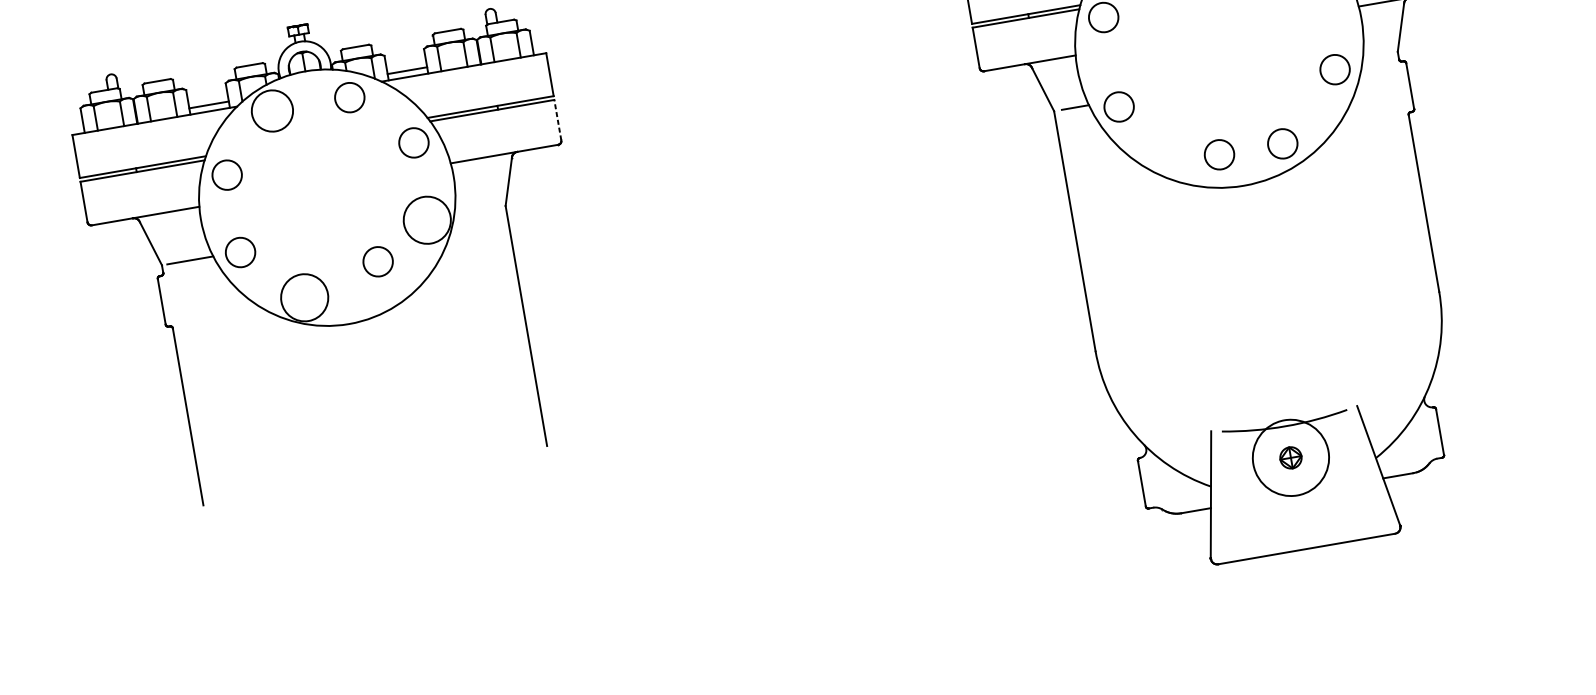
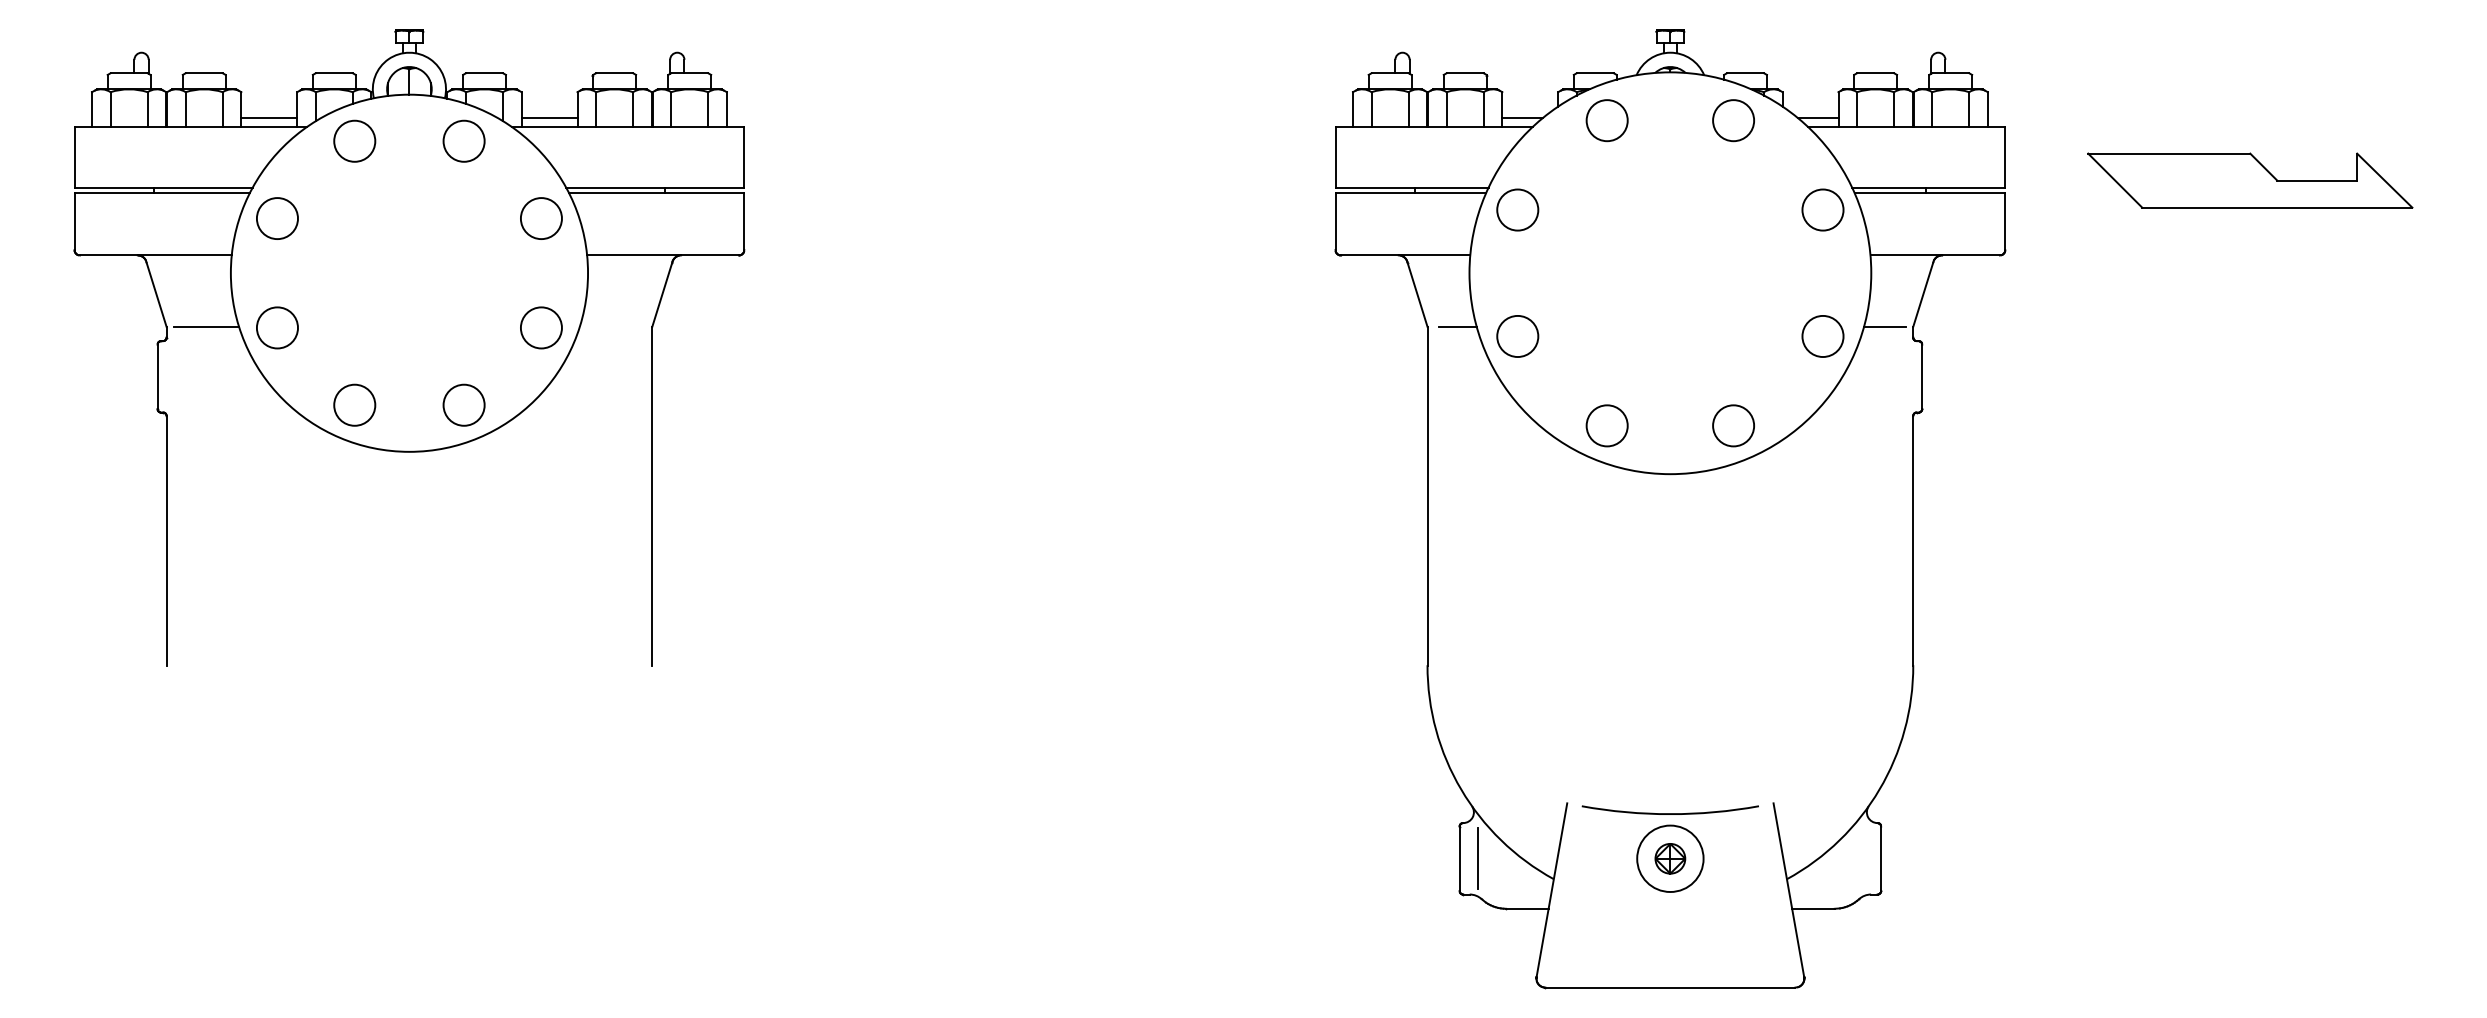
line: (1377, 55) -> (1884, 326), added
circle: (272, 110) -> (354, 140), size x0.71
line: (557, 120) -> (744, 221), dashed -> solid
circle: (1218, 154) -> (1606, 425), moved
circle: (426, 220) -> (540, 327), size x0.62
circle: (377, 261) -> (463, 404), moved
circle: (304, 297) -> (354, 404), size x0.62
circle: (1291, 457) -> (1670, 858), size x0.62
line: (1154, 481) -> (1477, 858), added

